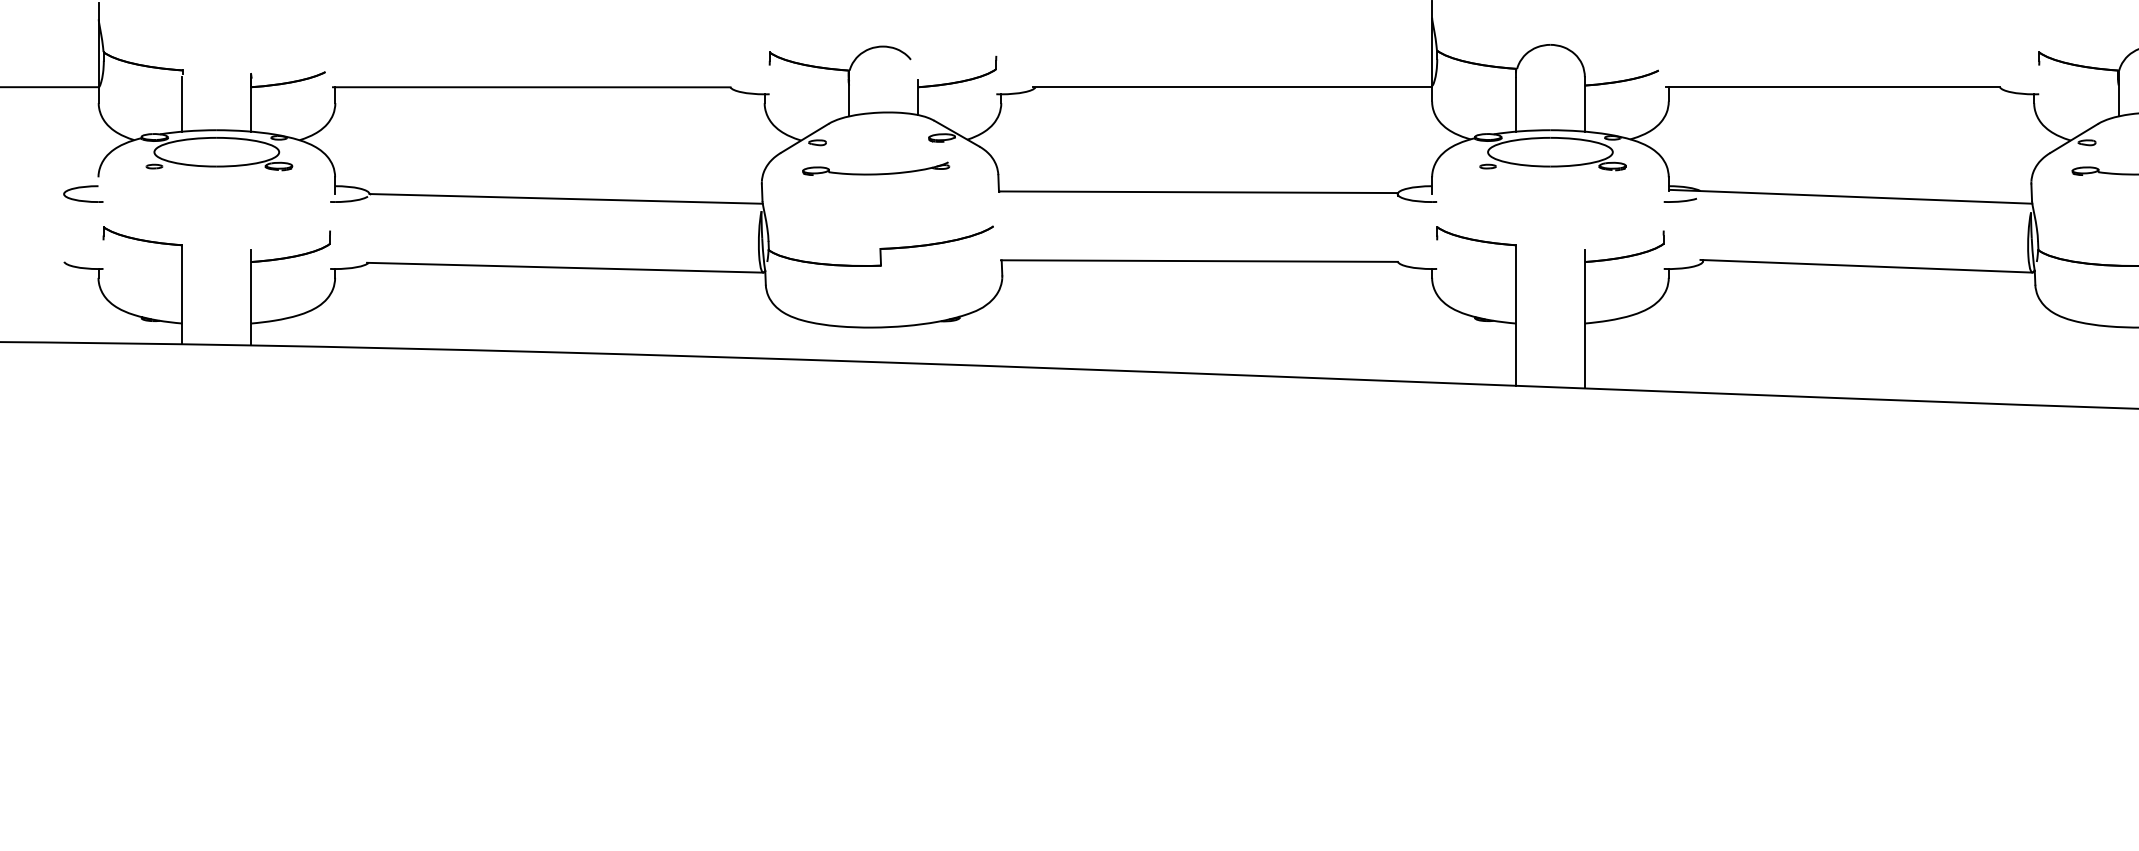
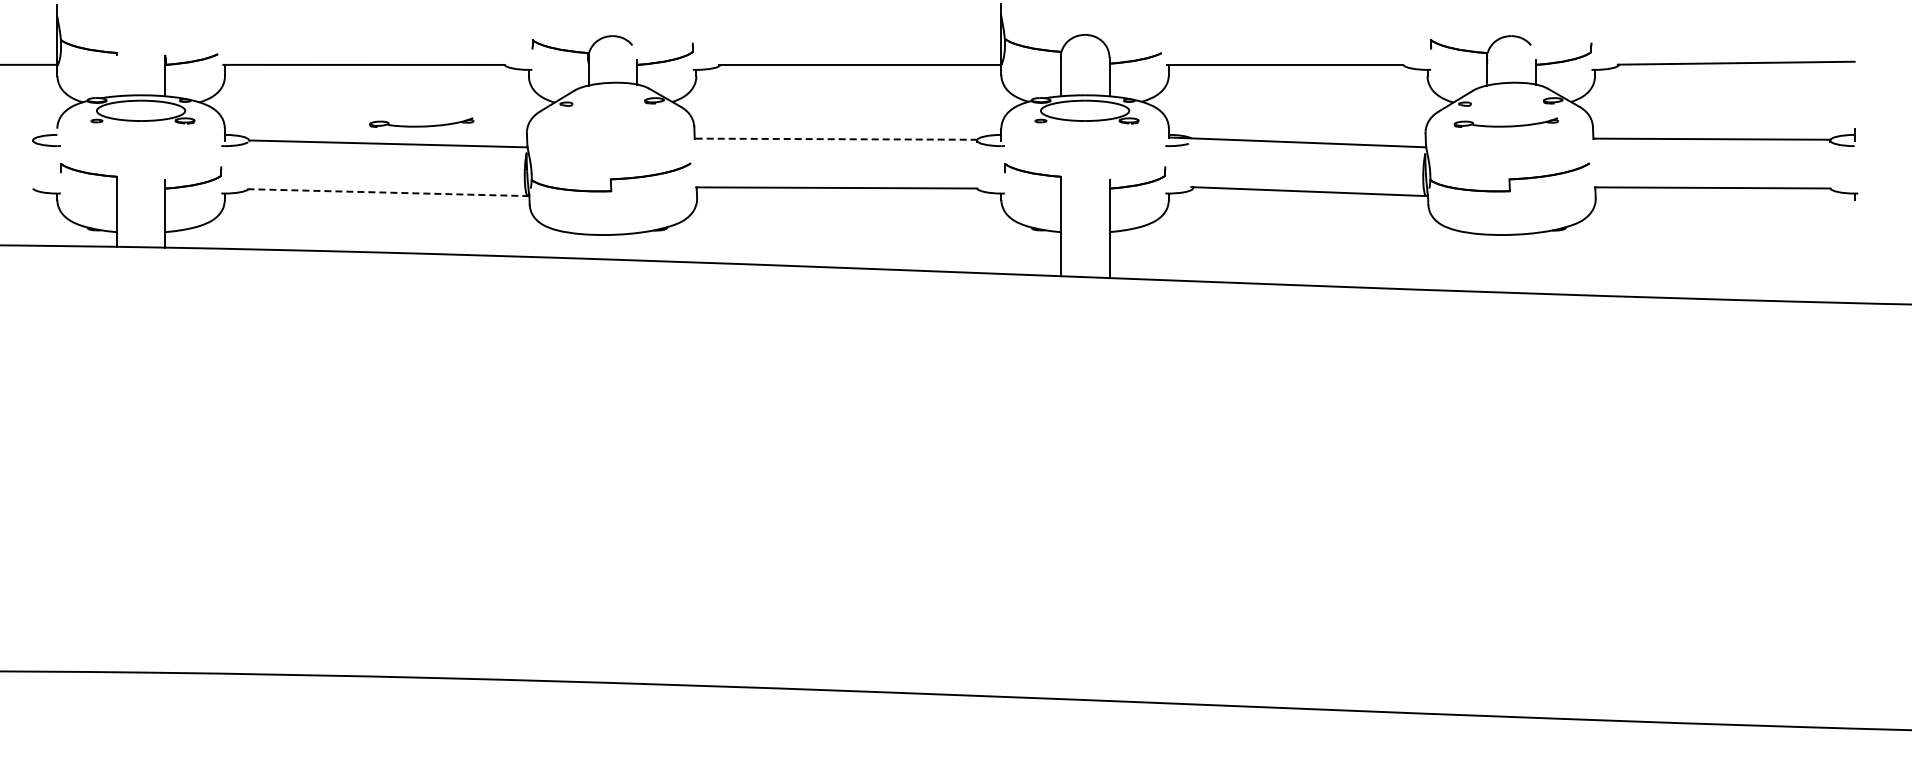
line: (182, 103) -> (116, 76), removed
part: (875, 168) -> (421, 122), moved
line: (1199, 192) -> (836, 139), solid -> dashed
line: (566, 267) -> (388, 192), solid -> dashed

